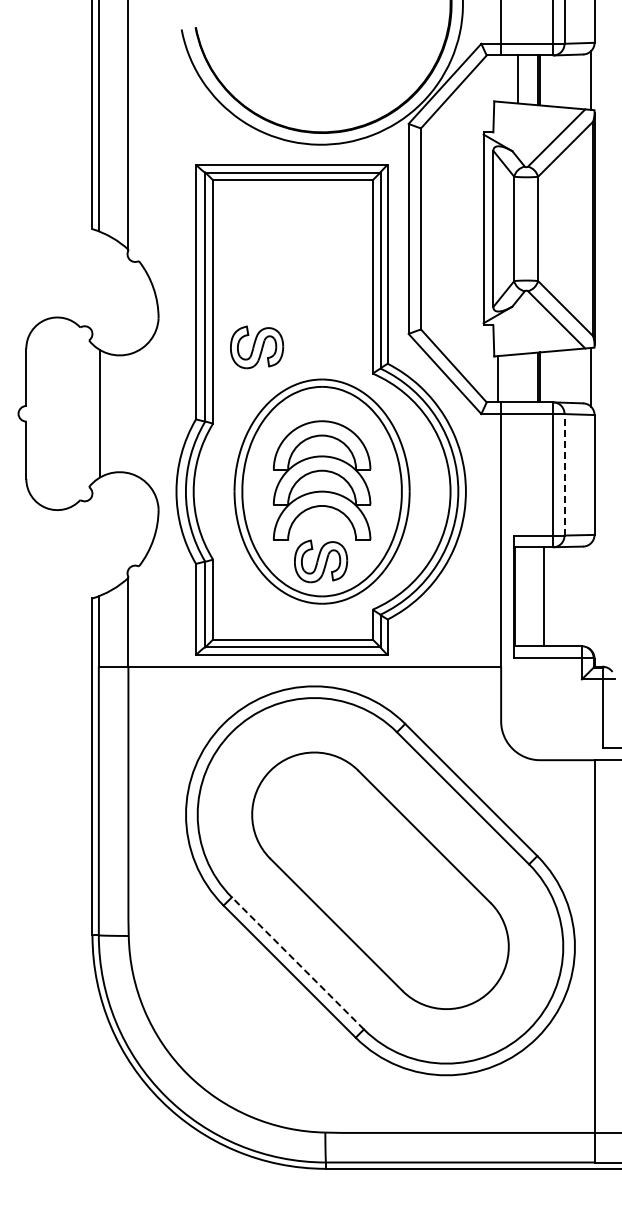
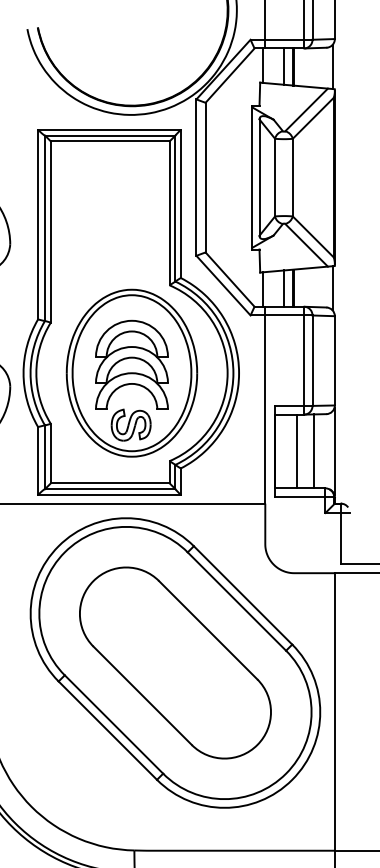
line: (518, 78) -> (263, 65), moved
line: (526, 79) -> (284, 66), added
part: (257, 347) -> (83, 265), removed
line: (526, 377) -> (284, 288), added
line: (564, 474) -> (312, 360), dashed -> solid
line: (566, 596) -> (313, 451), added
line: (594, 596) -> (334, 451), added
line: (297, 963) -> (113, 724), dashed -> solid

